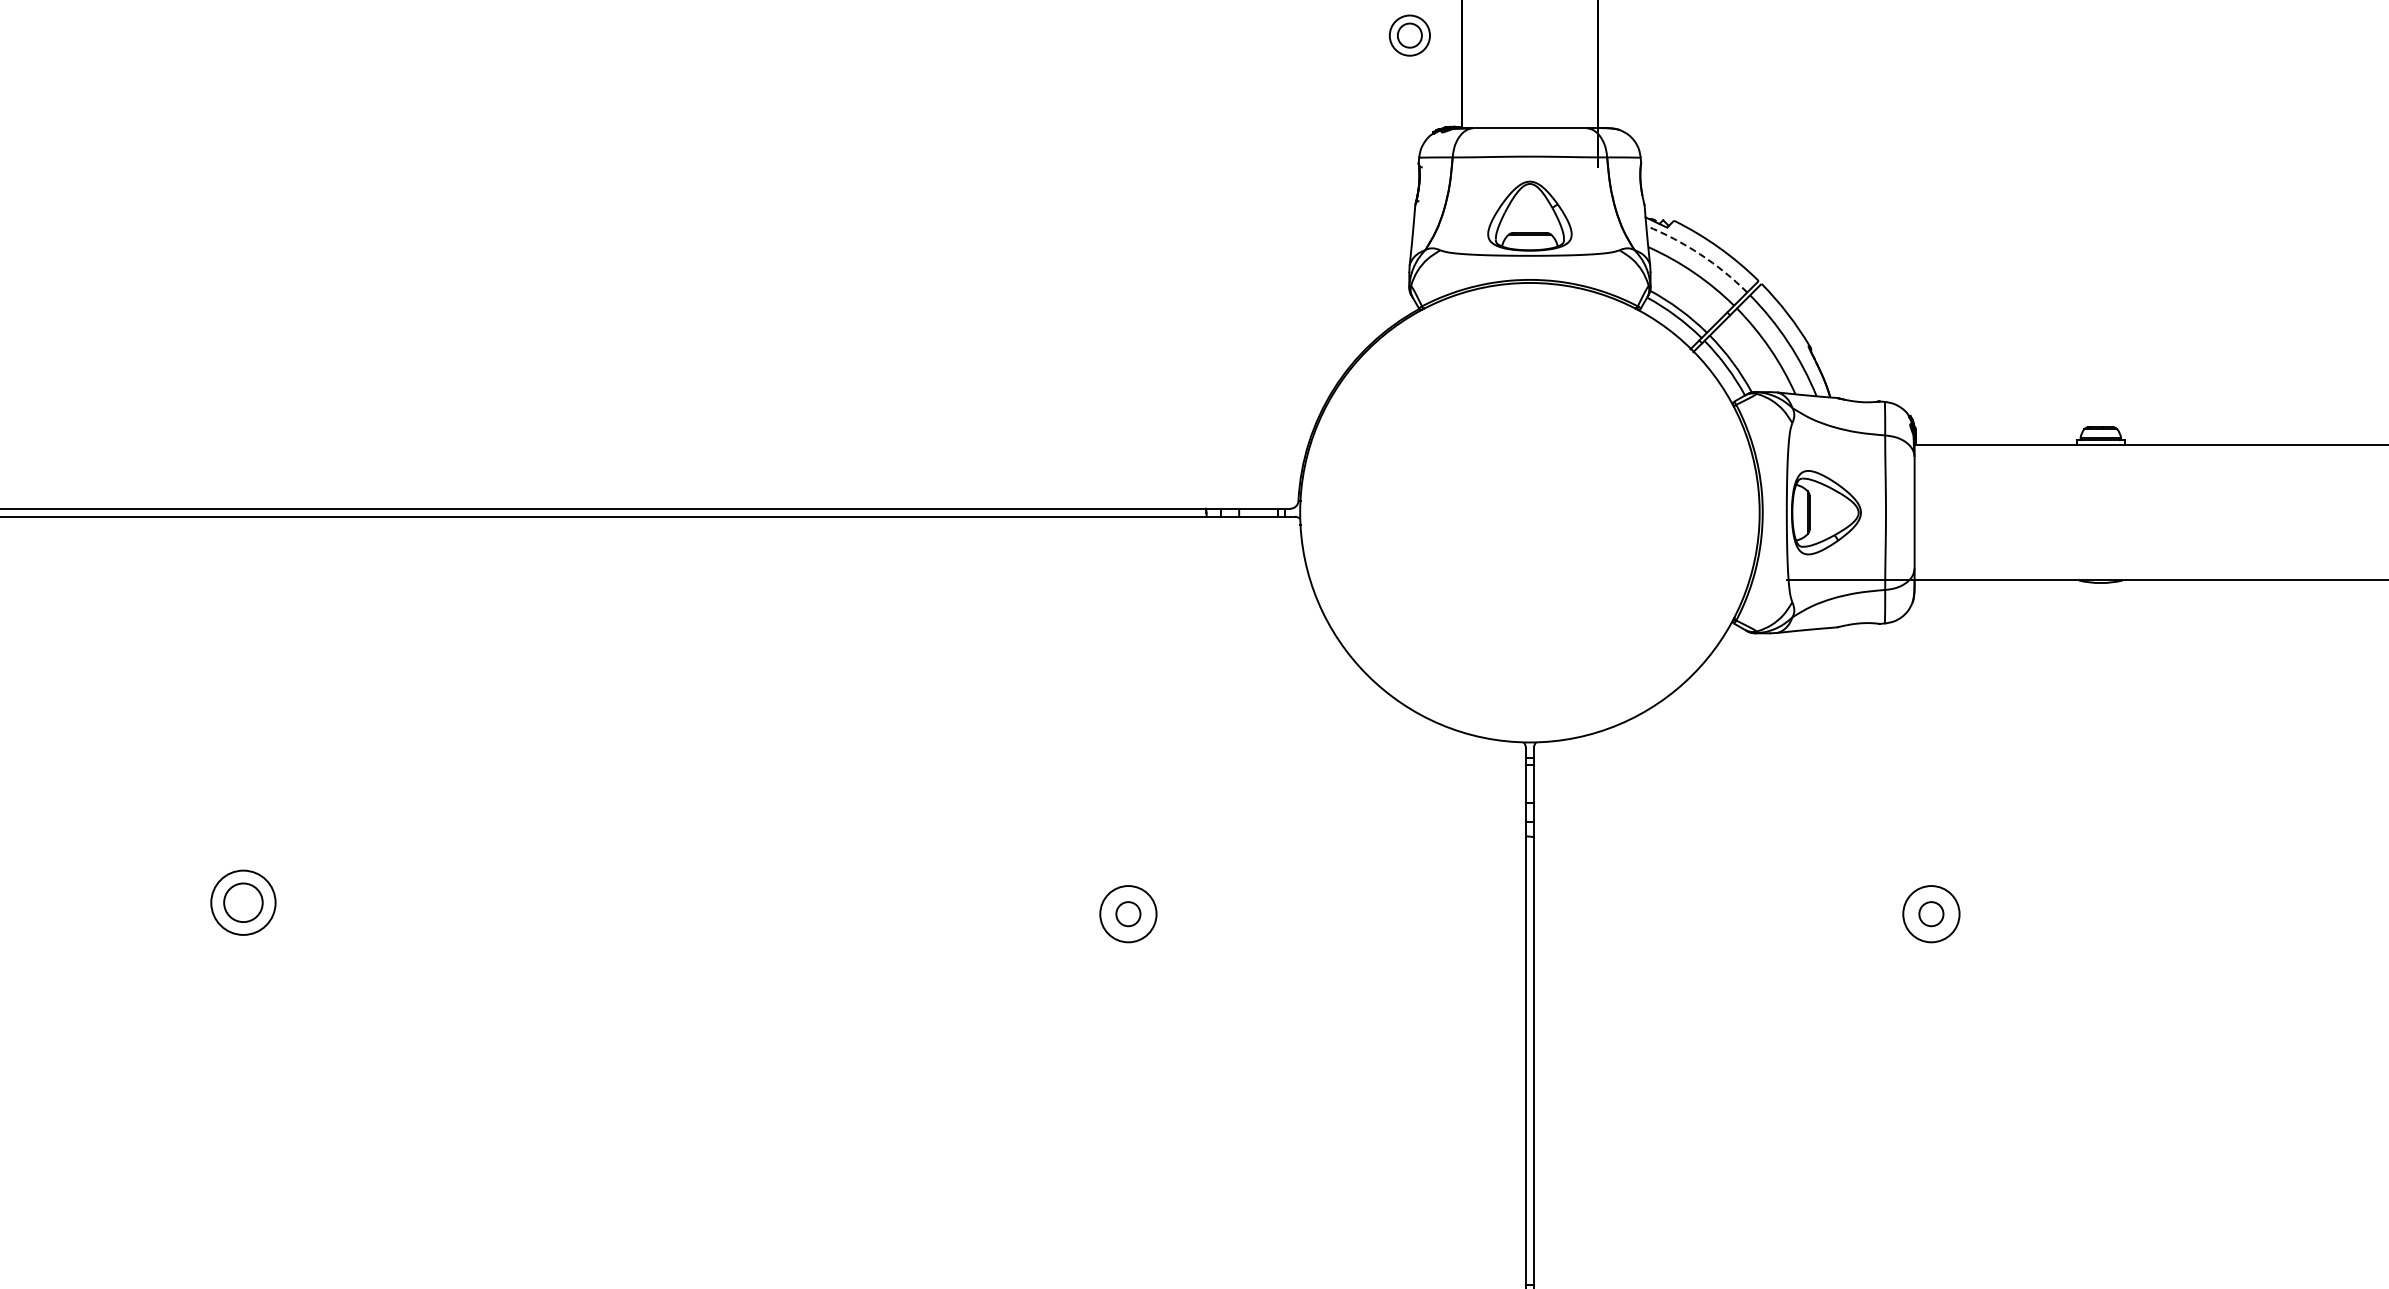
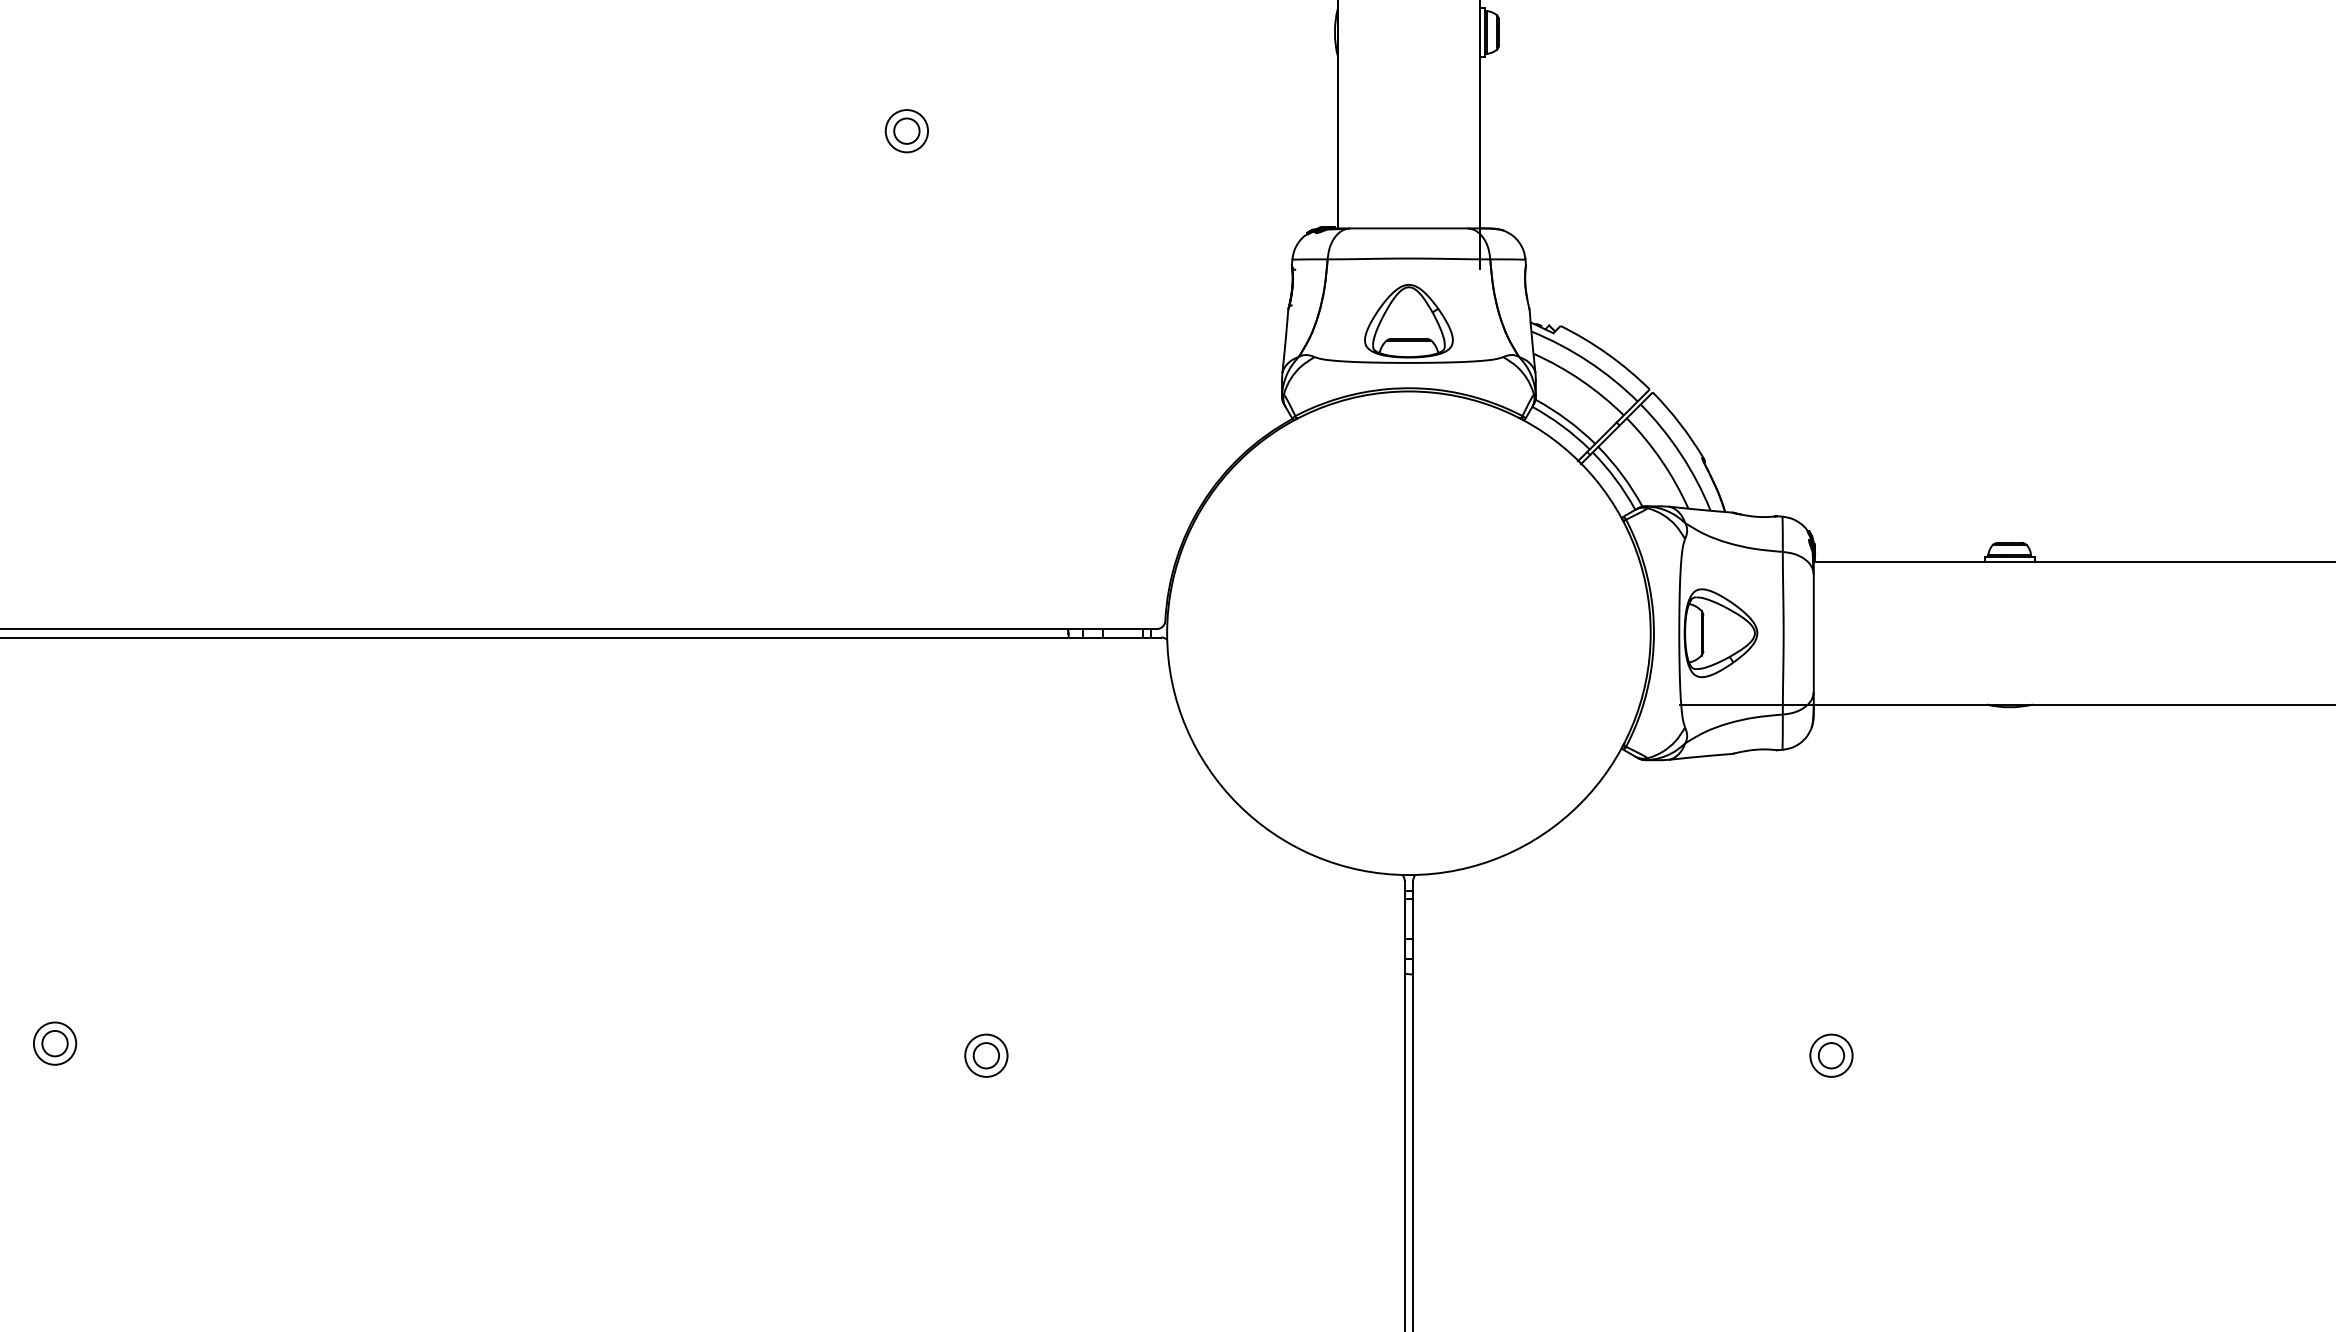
part: (1409, 35) -> (906, 131), moved
arc: (1700, 254) -> (1588, 361), dashed -> solid
part: (243, 902) -> (55, 1043), size x0.62
circle: (1128, 914) -> (986, 1056), size x0.71
circle: (1931, 914) -> (1831, 1056), size x0.71

